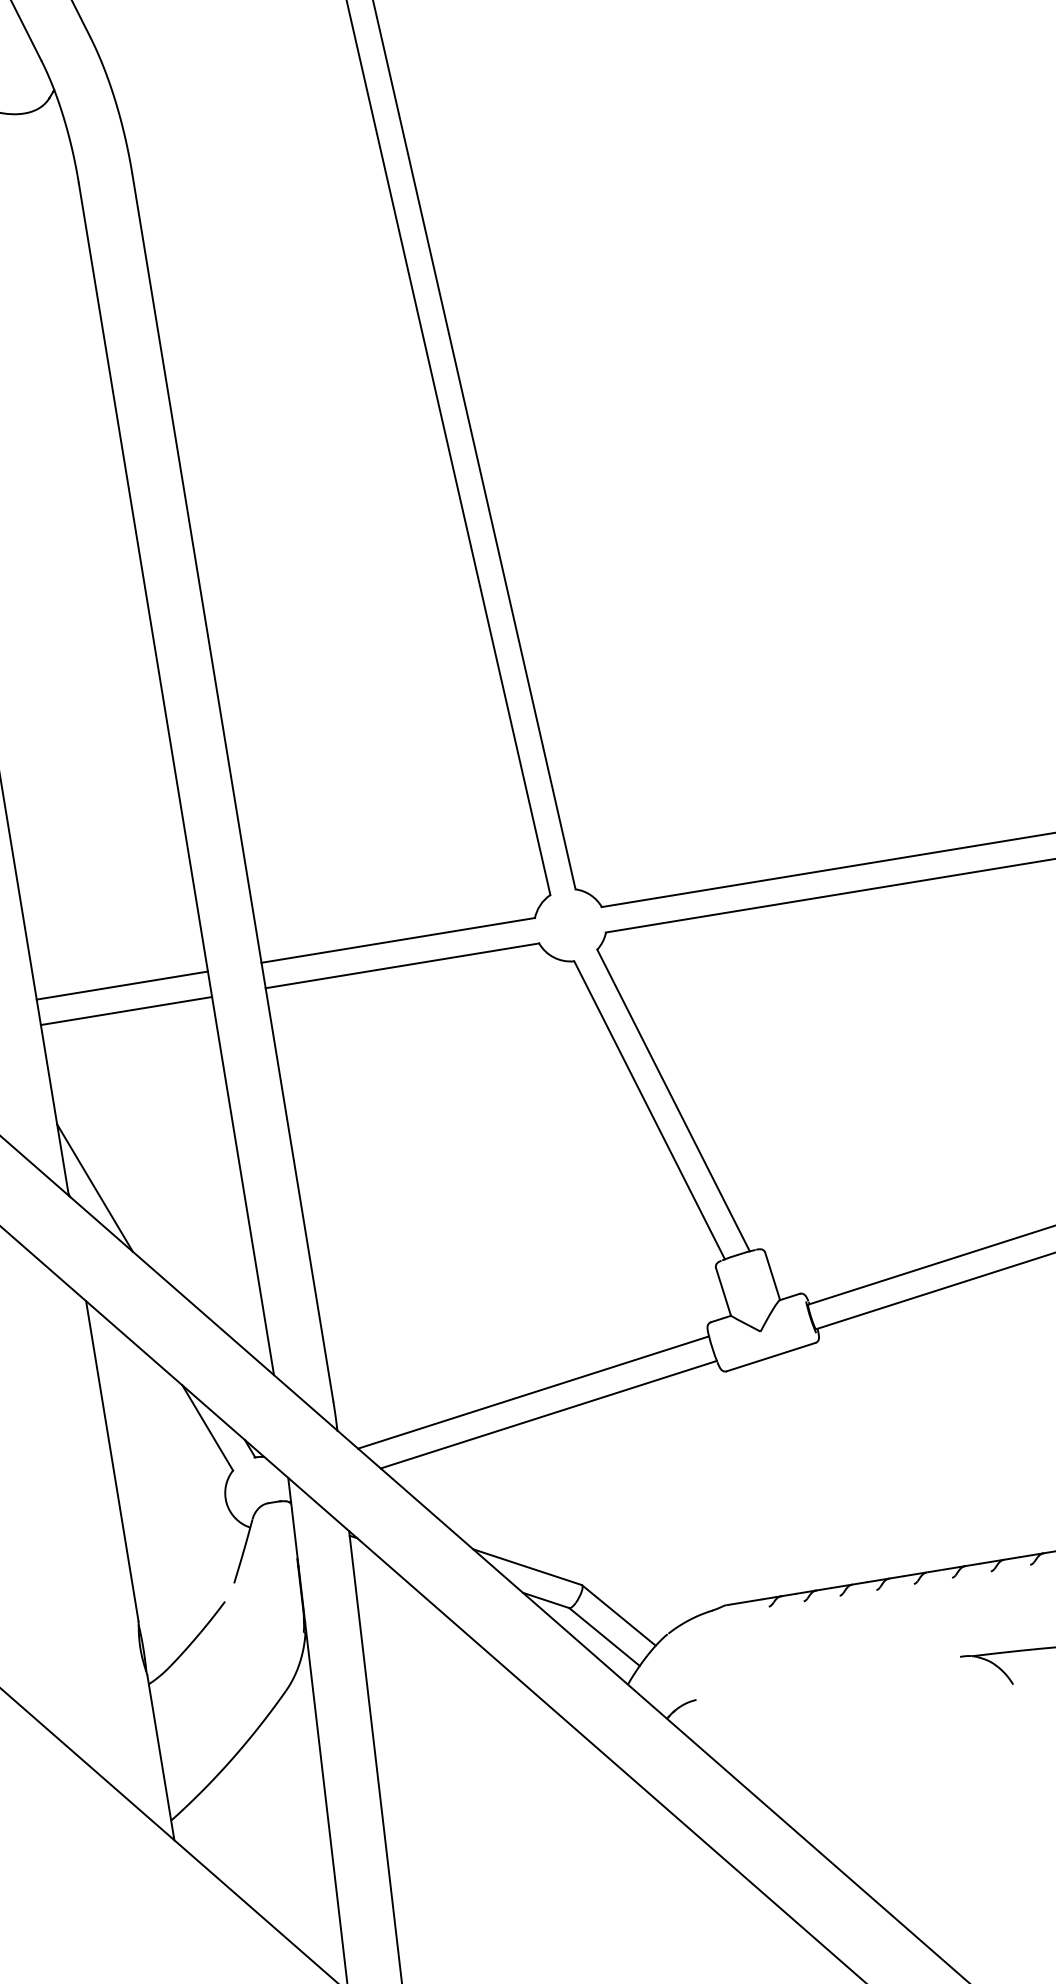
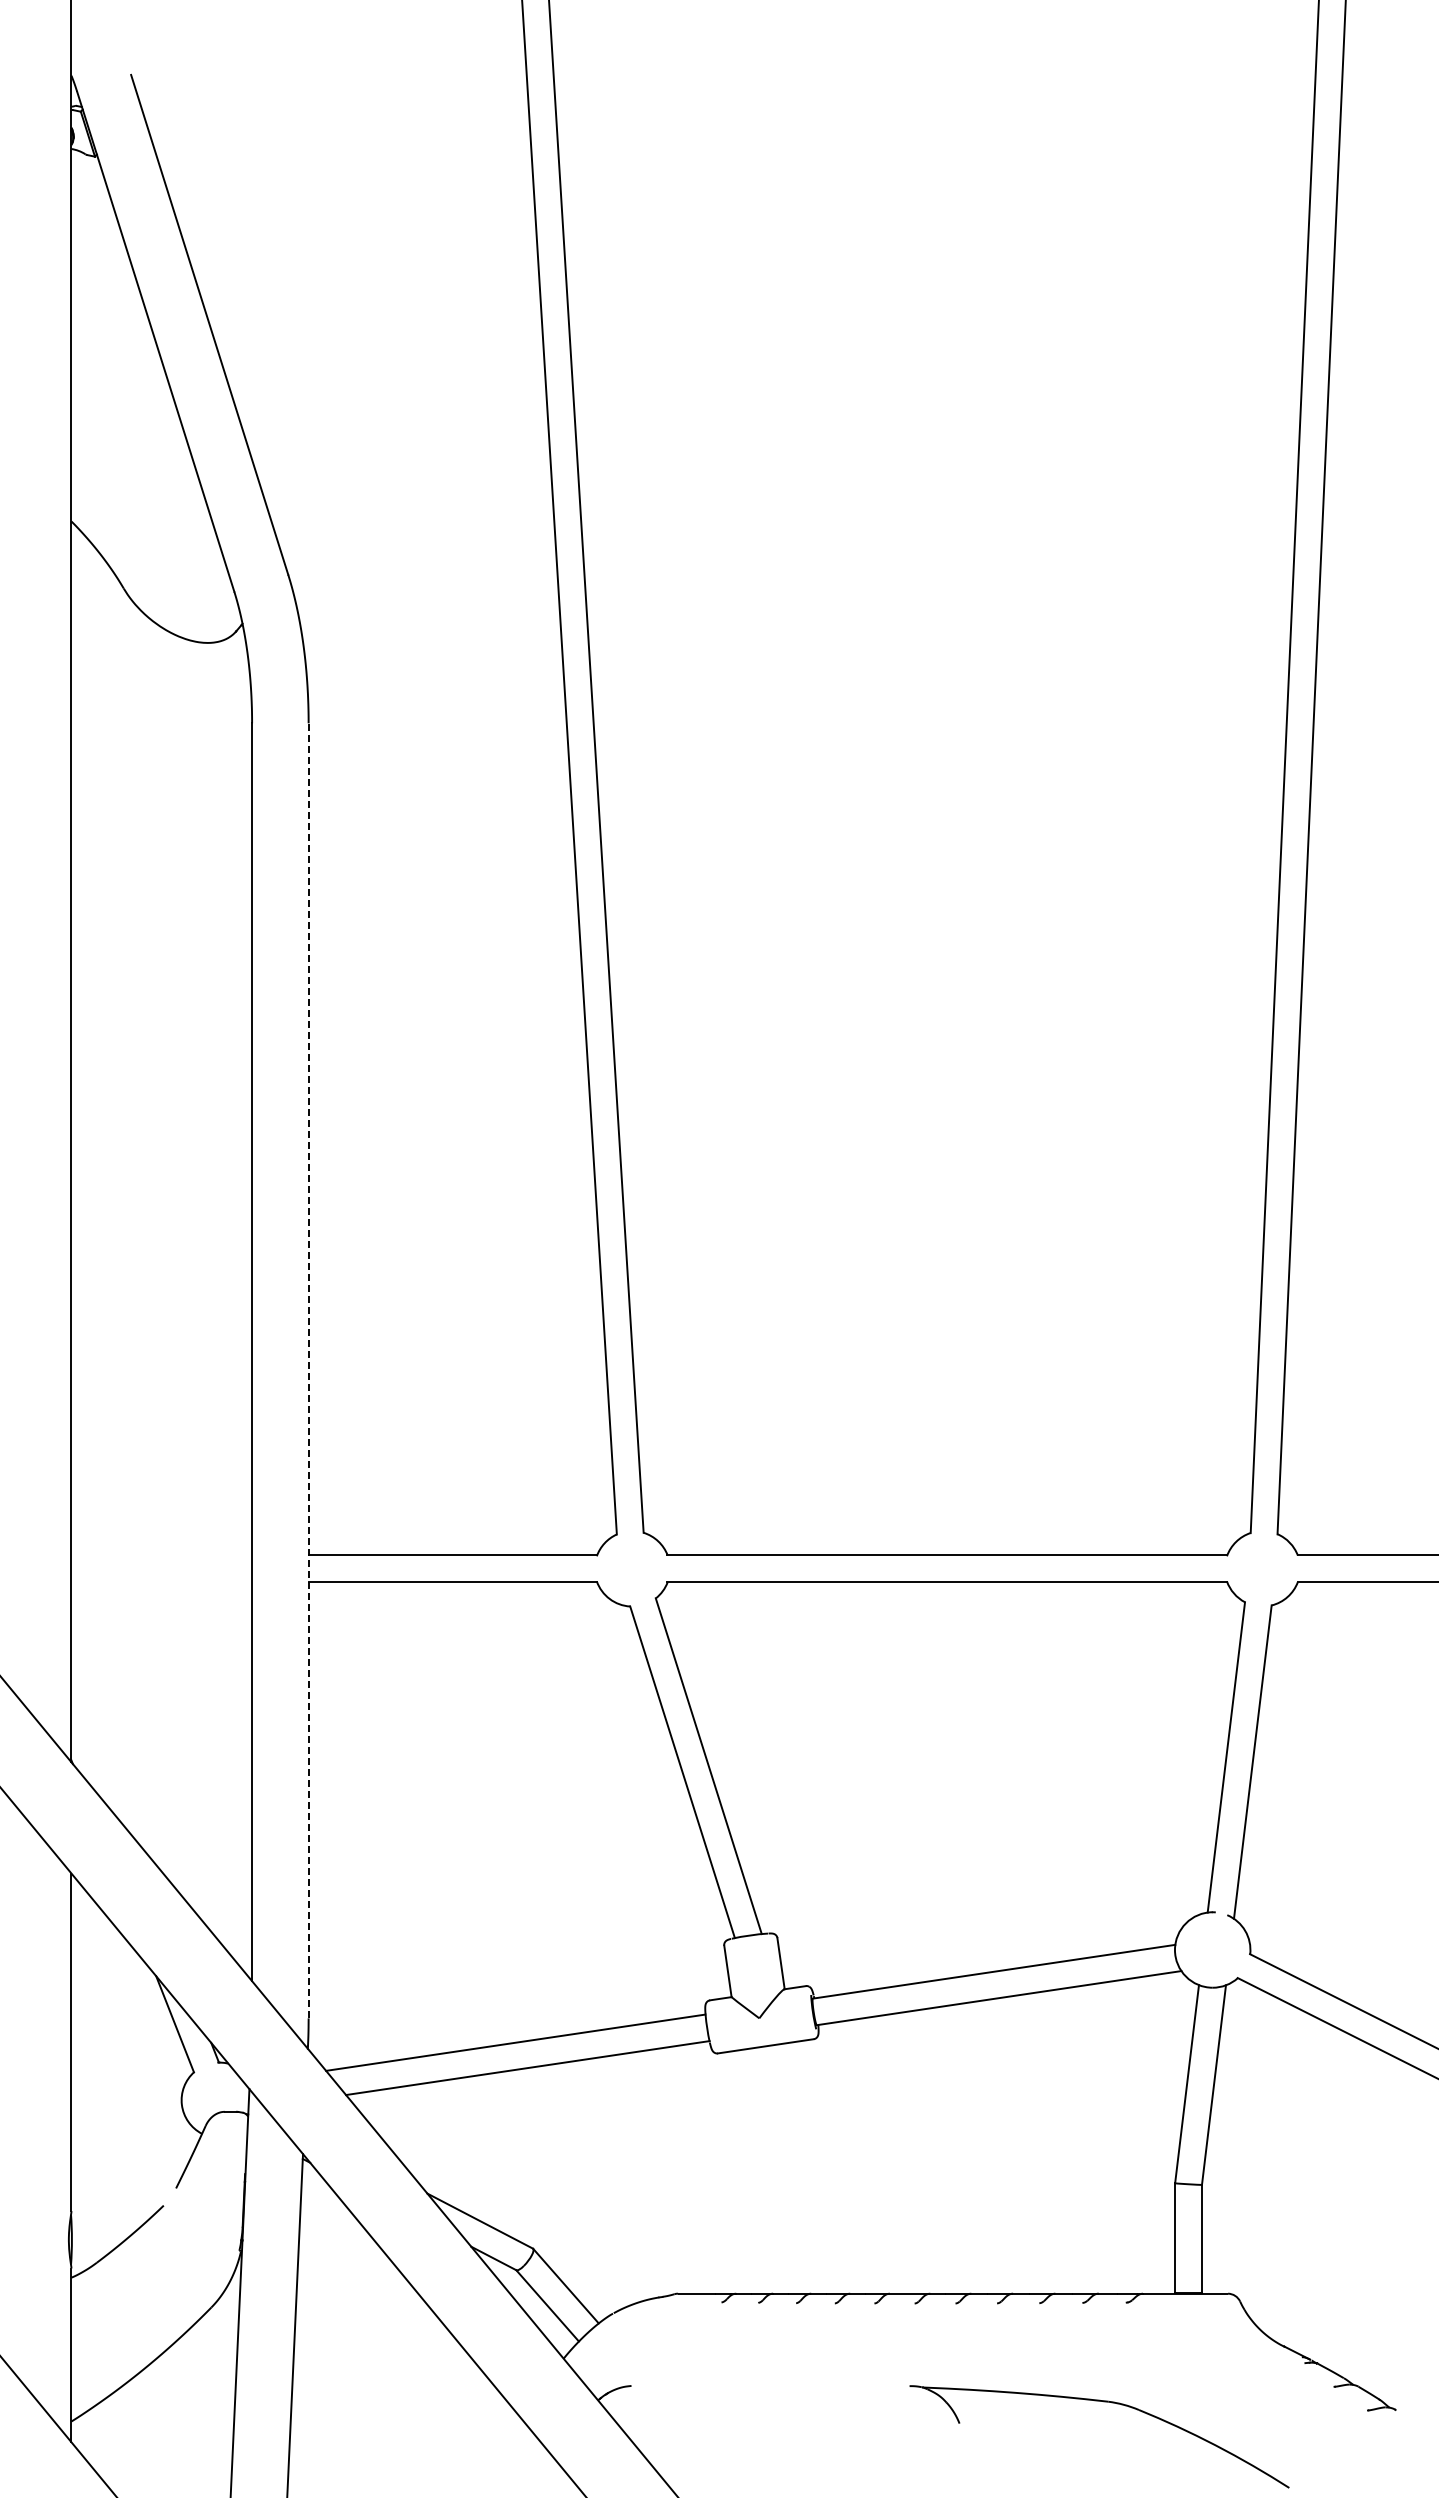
line: (232, 787) -> (308, 1370), solid -> dashed
line: (122, 985) -> (161, 1555), removed
line: (126, 1011) -> (161, 1582), removed
line: (94, 1187) -> (99, 1758), removed

